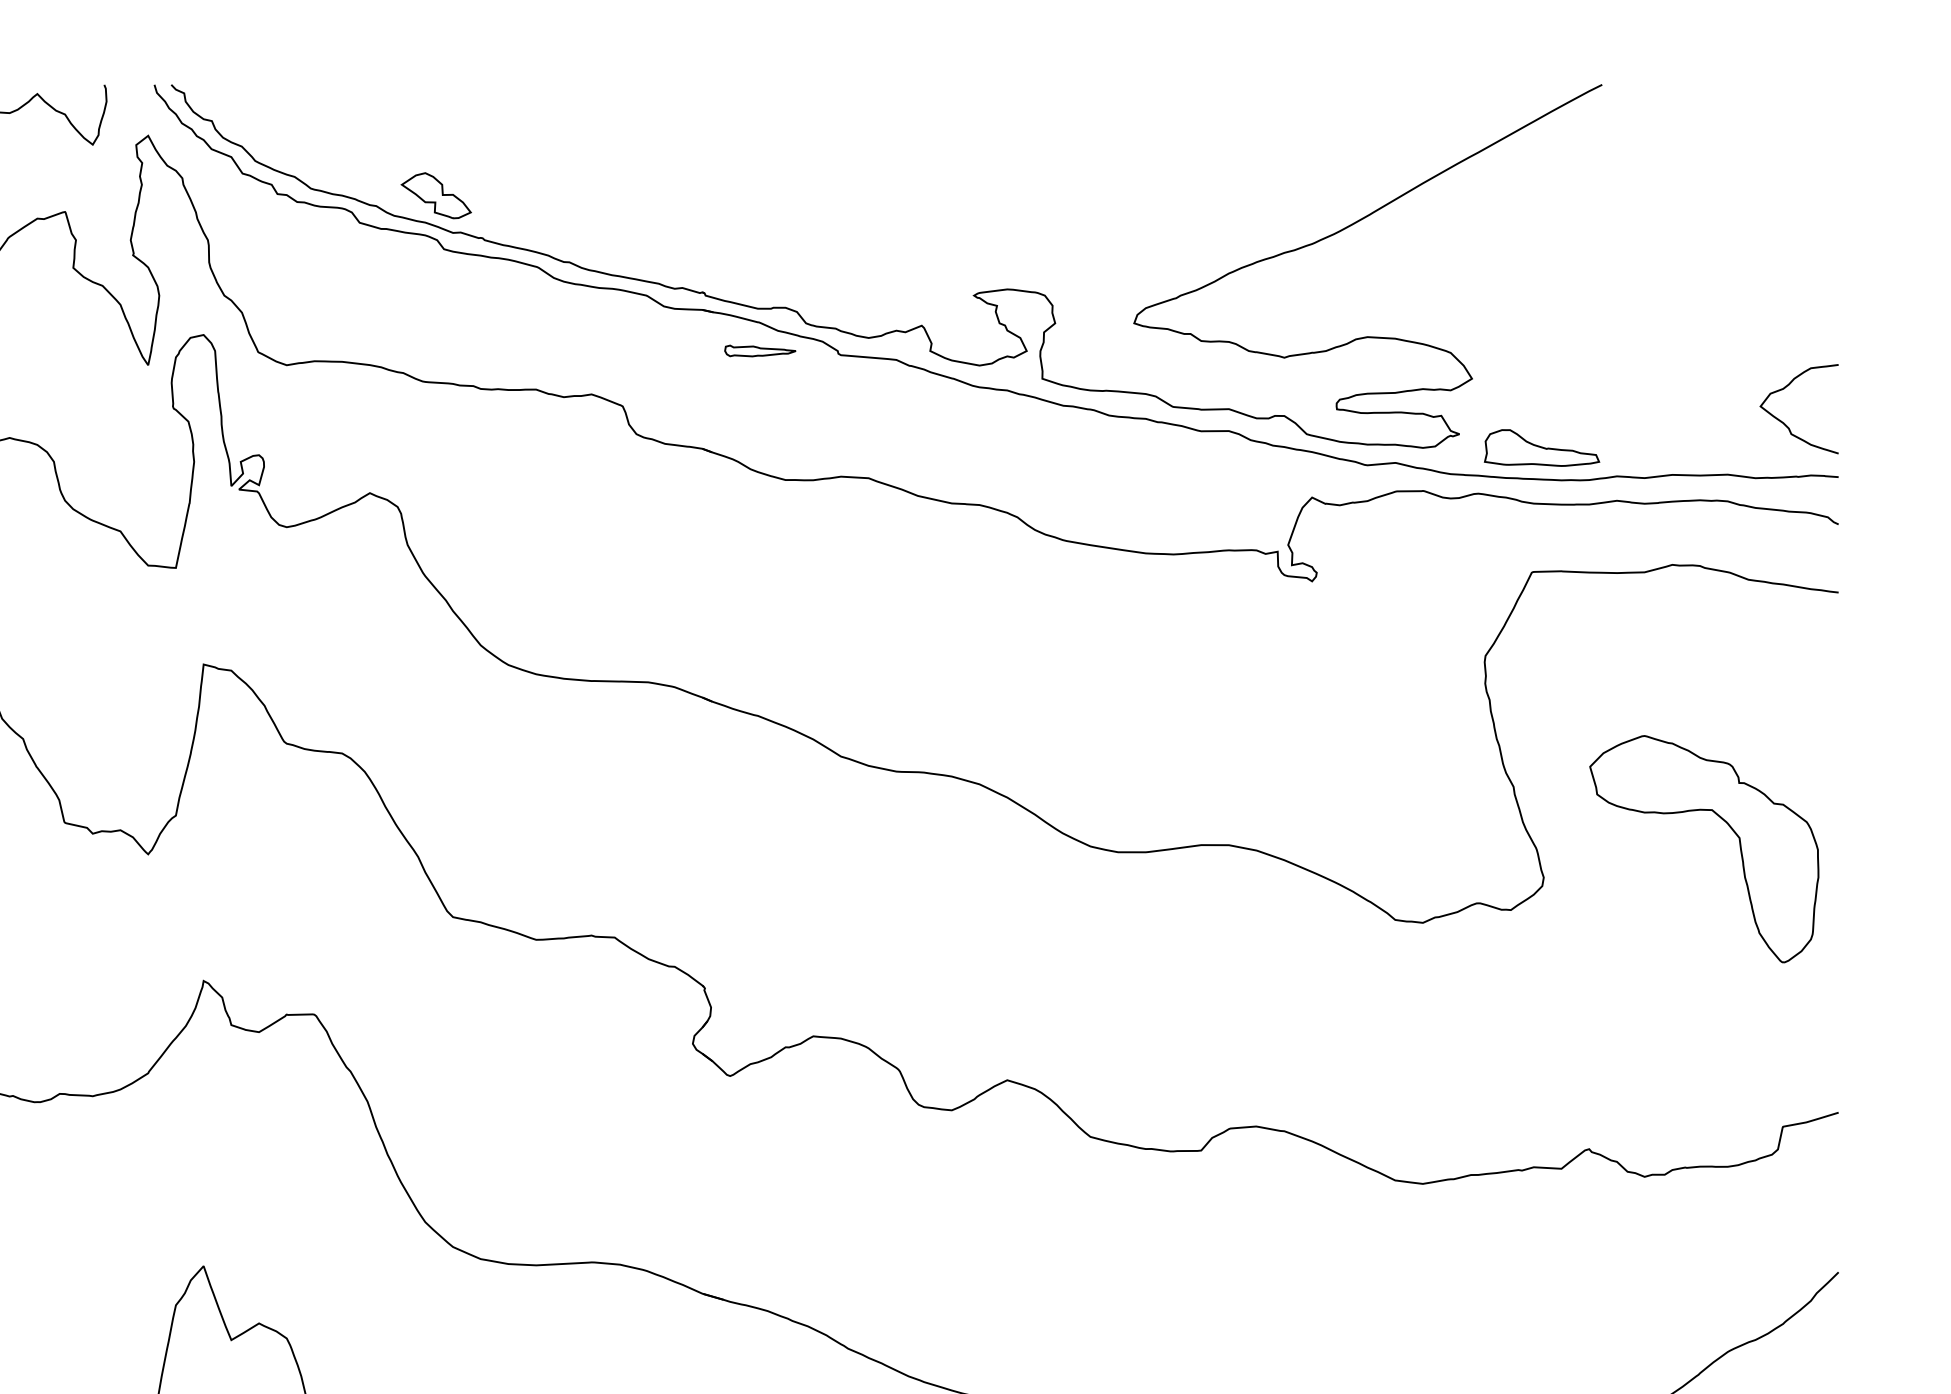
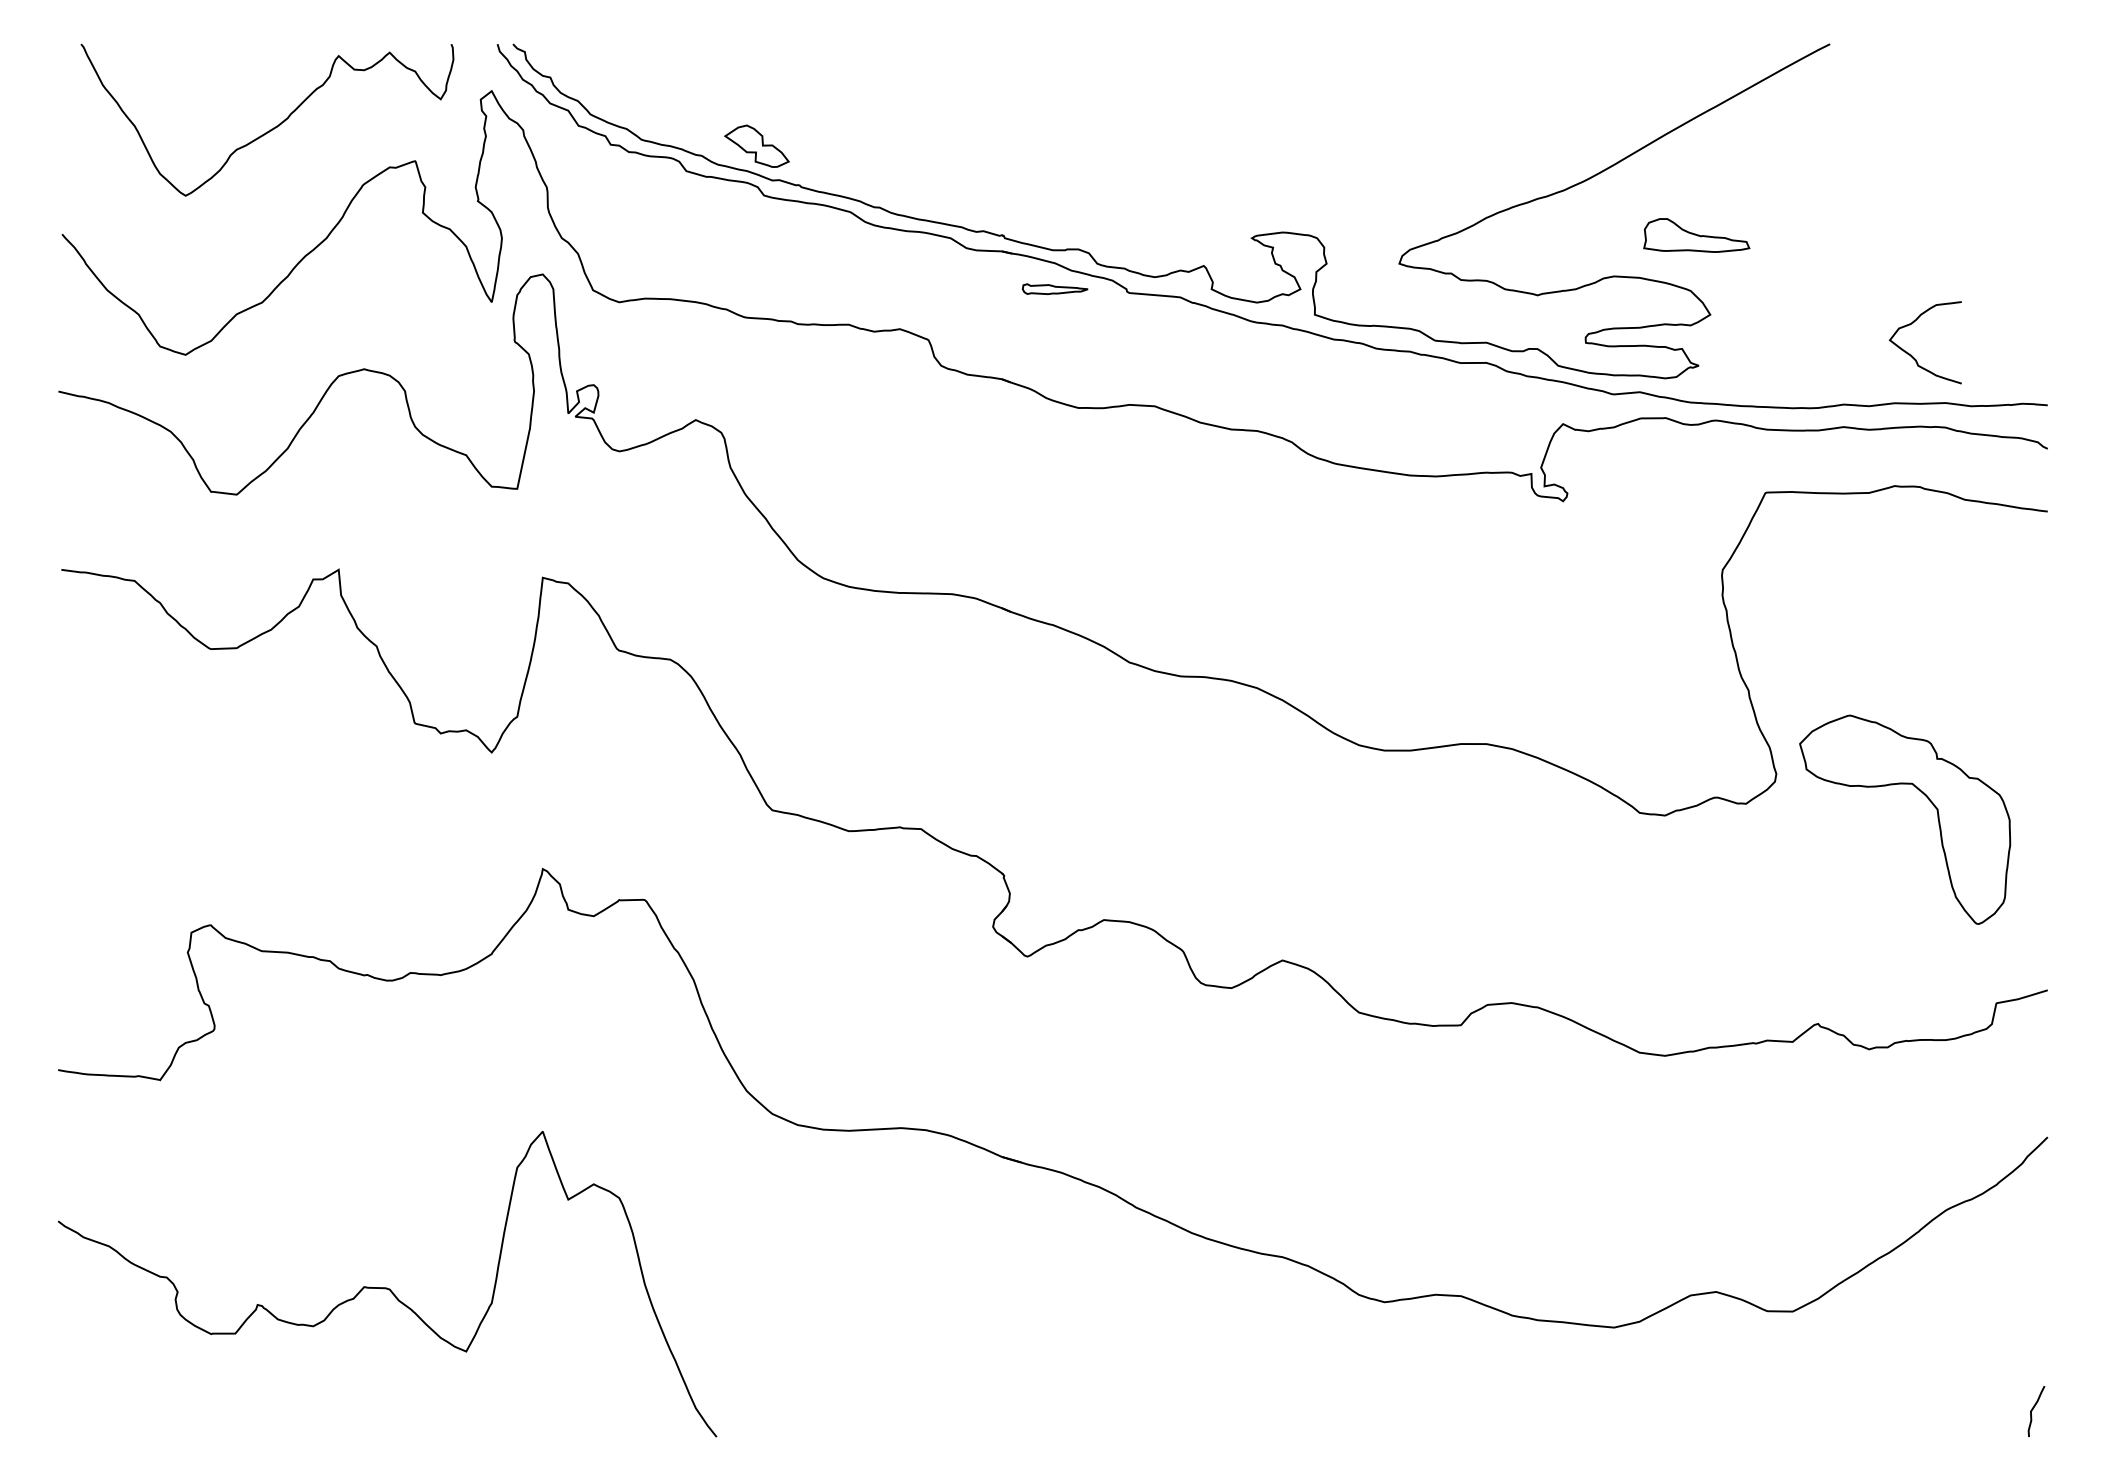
curve: (1784, 421) -> (1911, 354), moved
part: (1541, 448) -> (1696, 235), moved
part: (1730, 829) -> (1929, 801), moved

